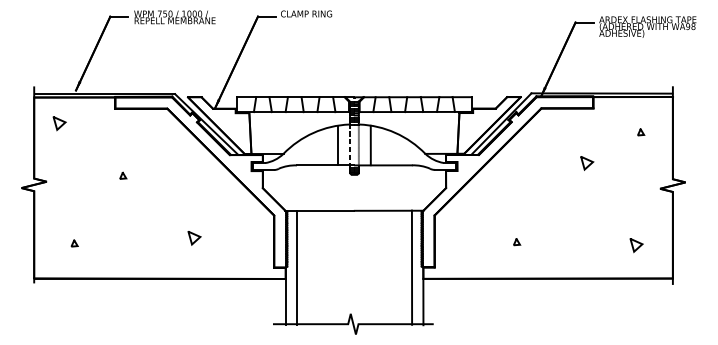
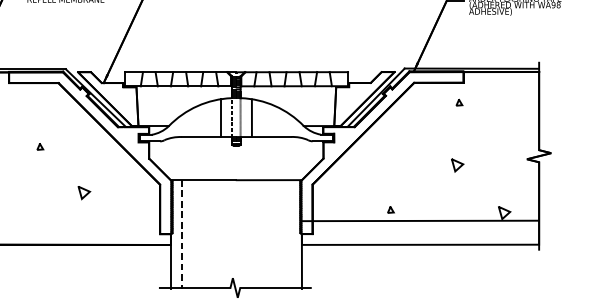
line: (641, 132) -> (459, 102), moved
line: (588, 164) -> (458, 166), moved
line: (123, 175) -> (40, 146), moved
line: (196, 239) -> (86, 194), moved
line: (411, 267) -> (290, 234), removed
line: (296, 268) -> (181, 235), solid -> dashed
line: (547, 278) -> (419, 220), moved

